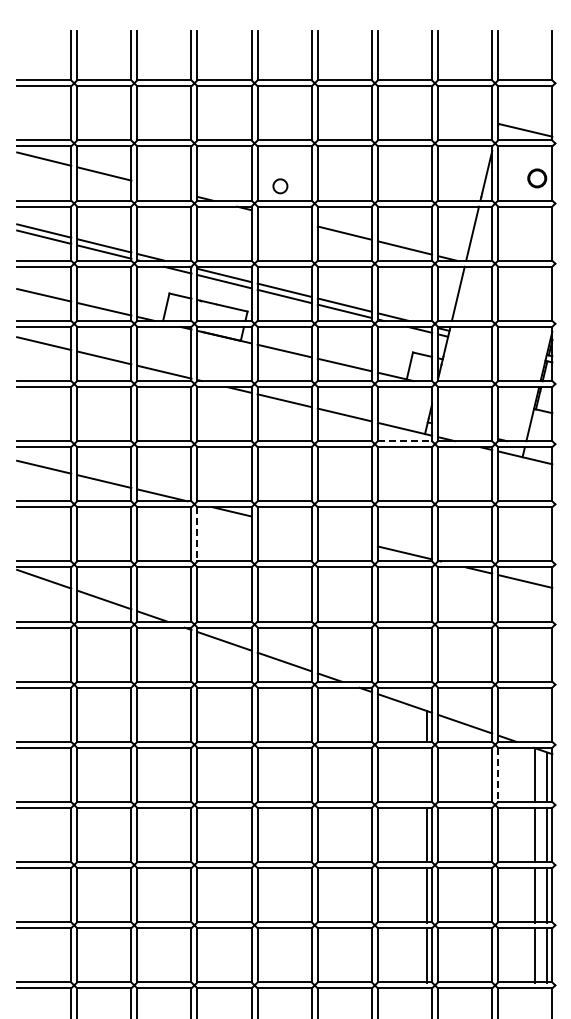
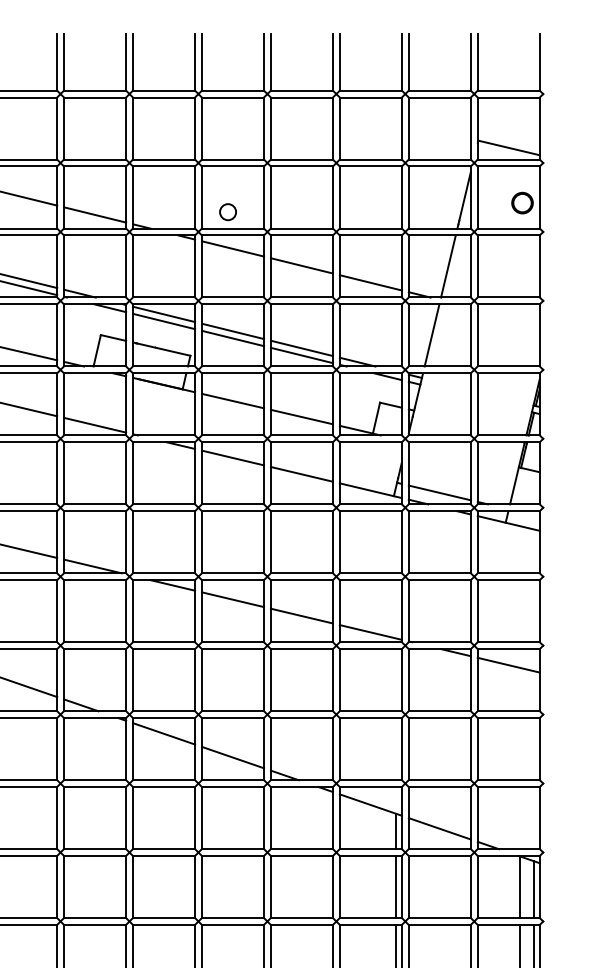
line: (164, 188) -> (95, 214), added
line: (284, 218) -> (232, 249), added
line: (465, 430) -> (440, 492), added
line: (405, 441) -> (371, 504), dashed -> solid
line: (284, 523) -> (232, 598), added
line: (197, 534) -> (133, 611), dashed -> solid
line: (344, 538) -> (301, 615), added
line: (427, 775) -> (396, 887), added
line: (498, 775) -> (478, 887), dashed -> solid

